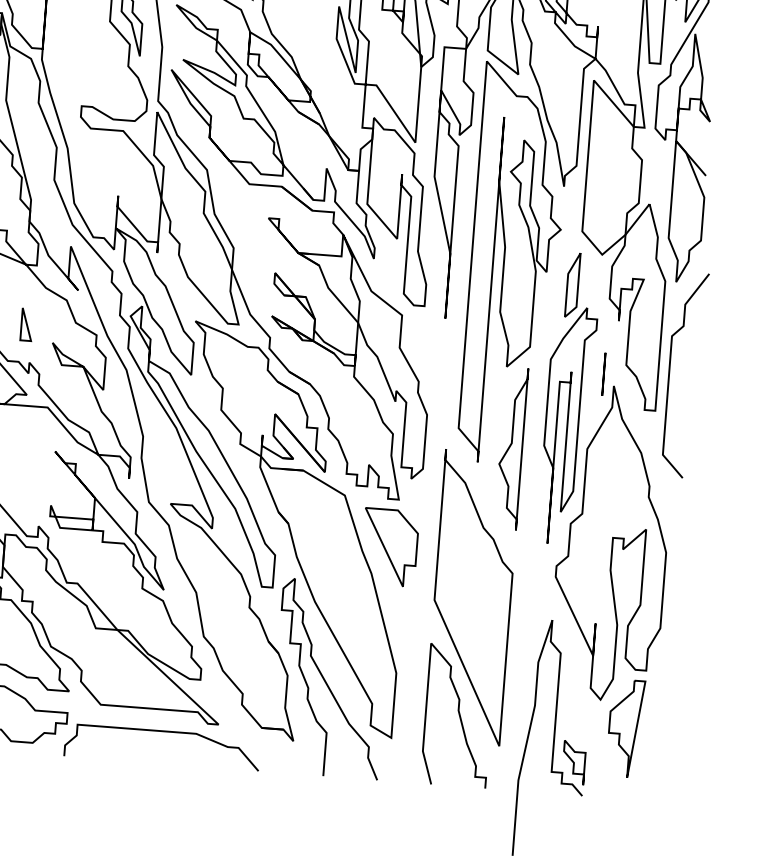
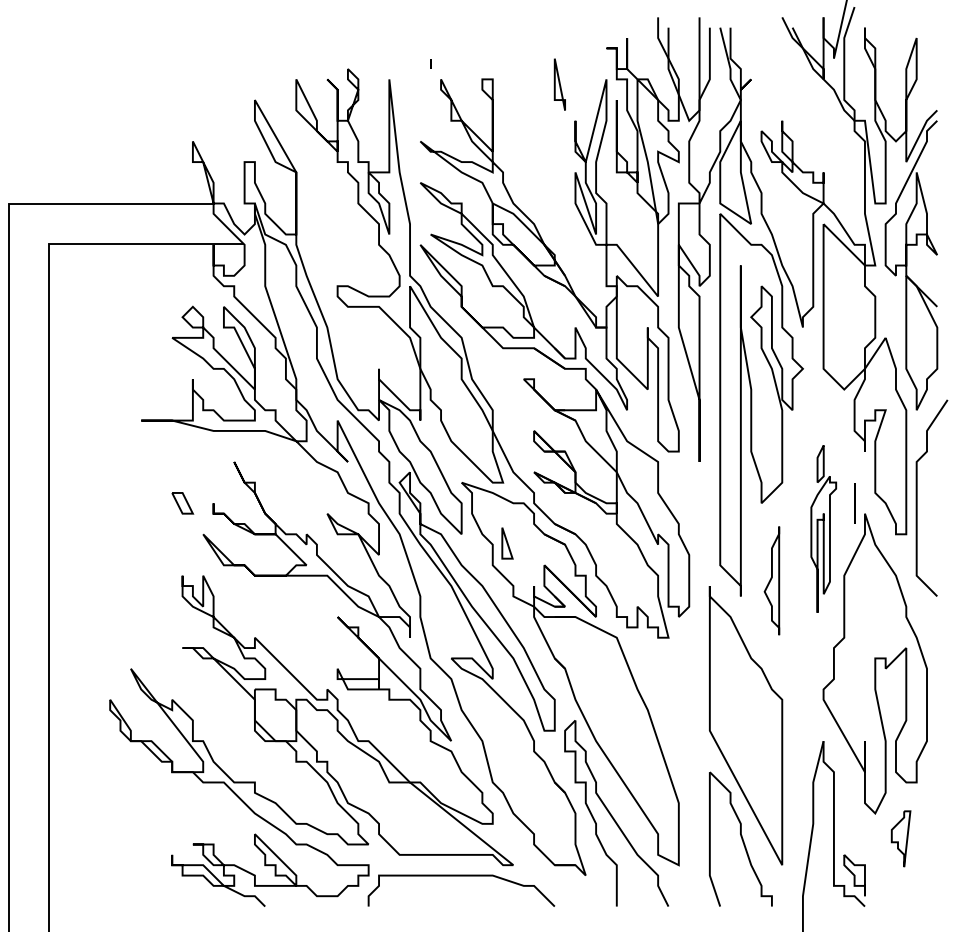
part: (26, 324) -> (507, 543), moved
part: (569, 398) -> (823, 528), size x0.6
part: (510, 448) -> (771, 580), size x0.7
part: (389, 547) -> (663, 683), removed
part: (624, 727) -> (900, 838), size x0.6

